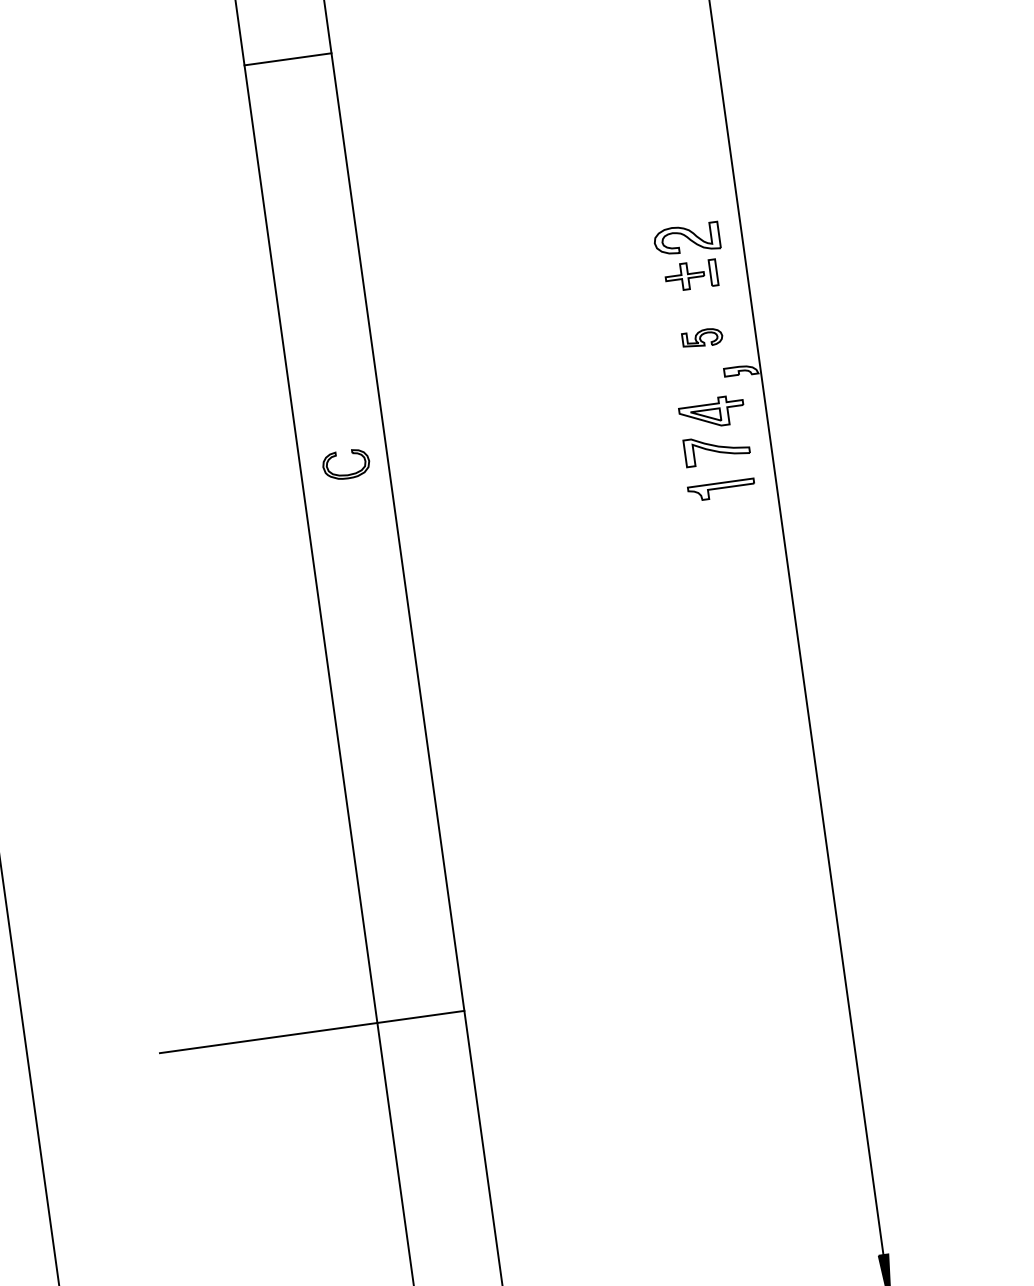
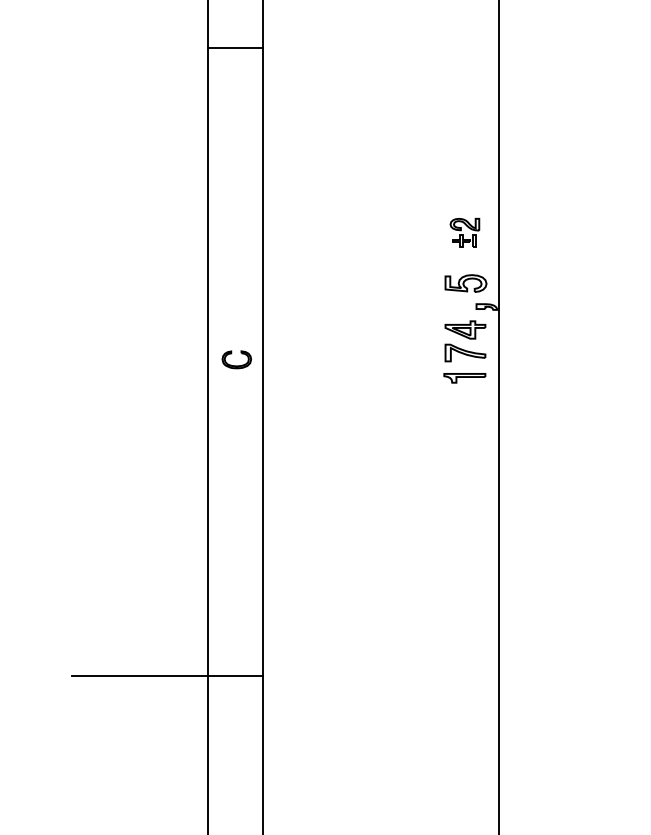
line: (287, 59) -> (235, 48), moved
part: (688, 256) -> (464, 232), size x0.71
part: (701, 338) -> (465, 283), size x1.67
part: (345, 464) -> (236, 359), moved

